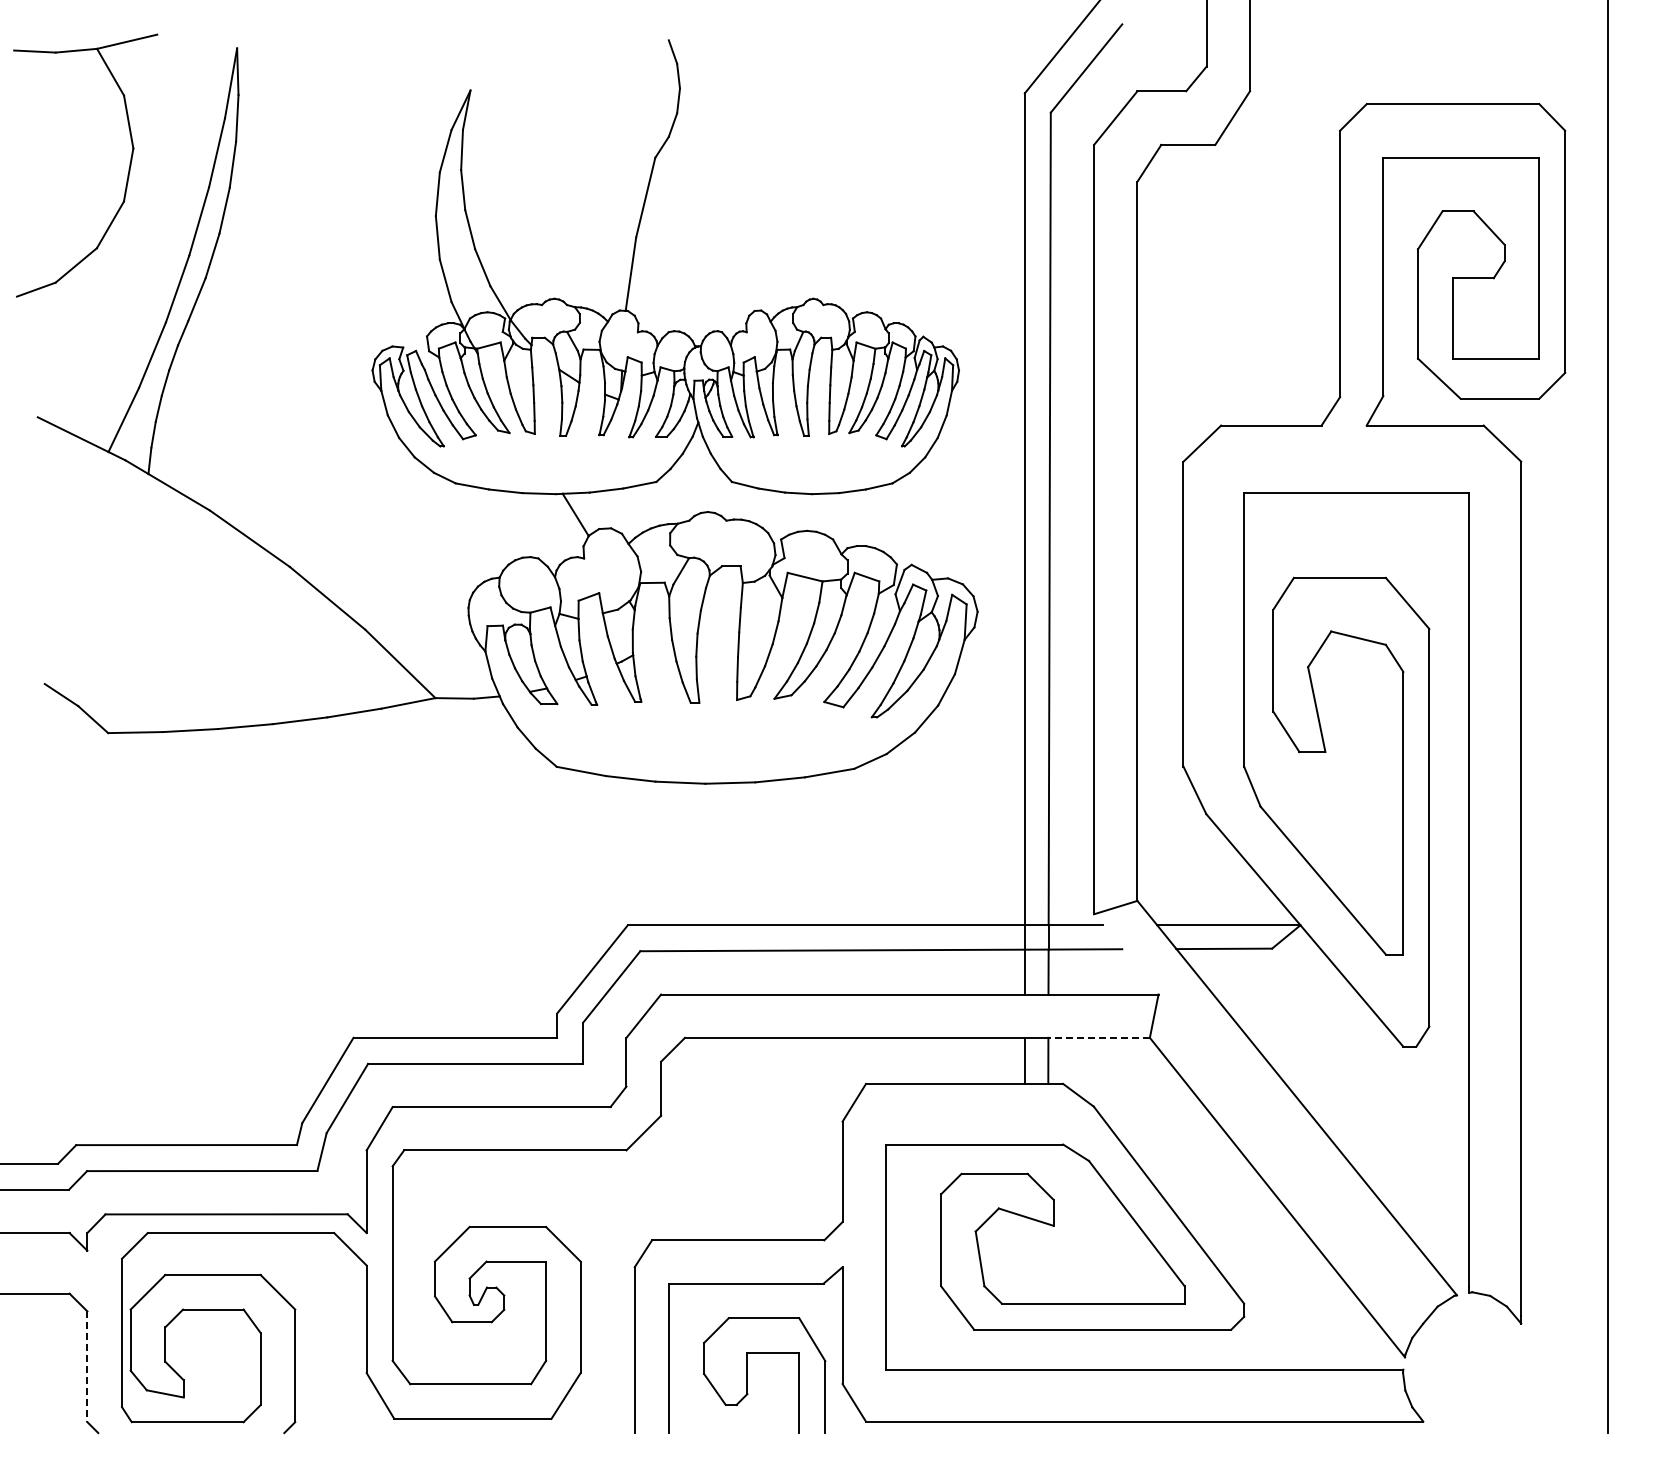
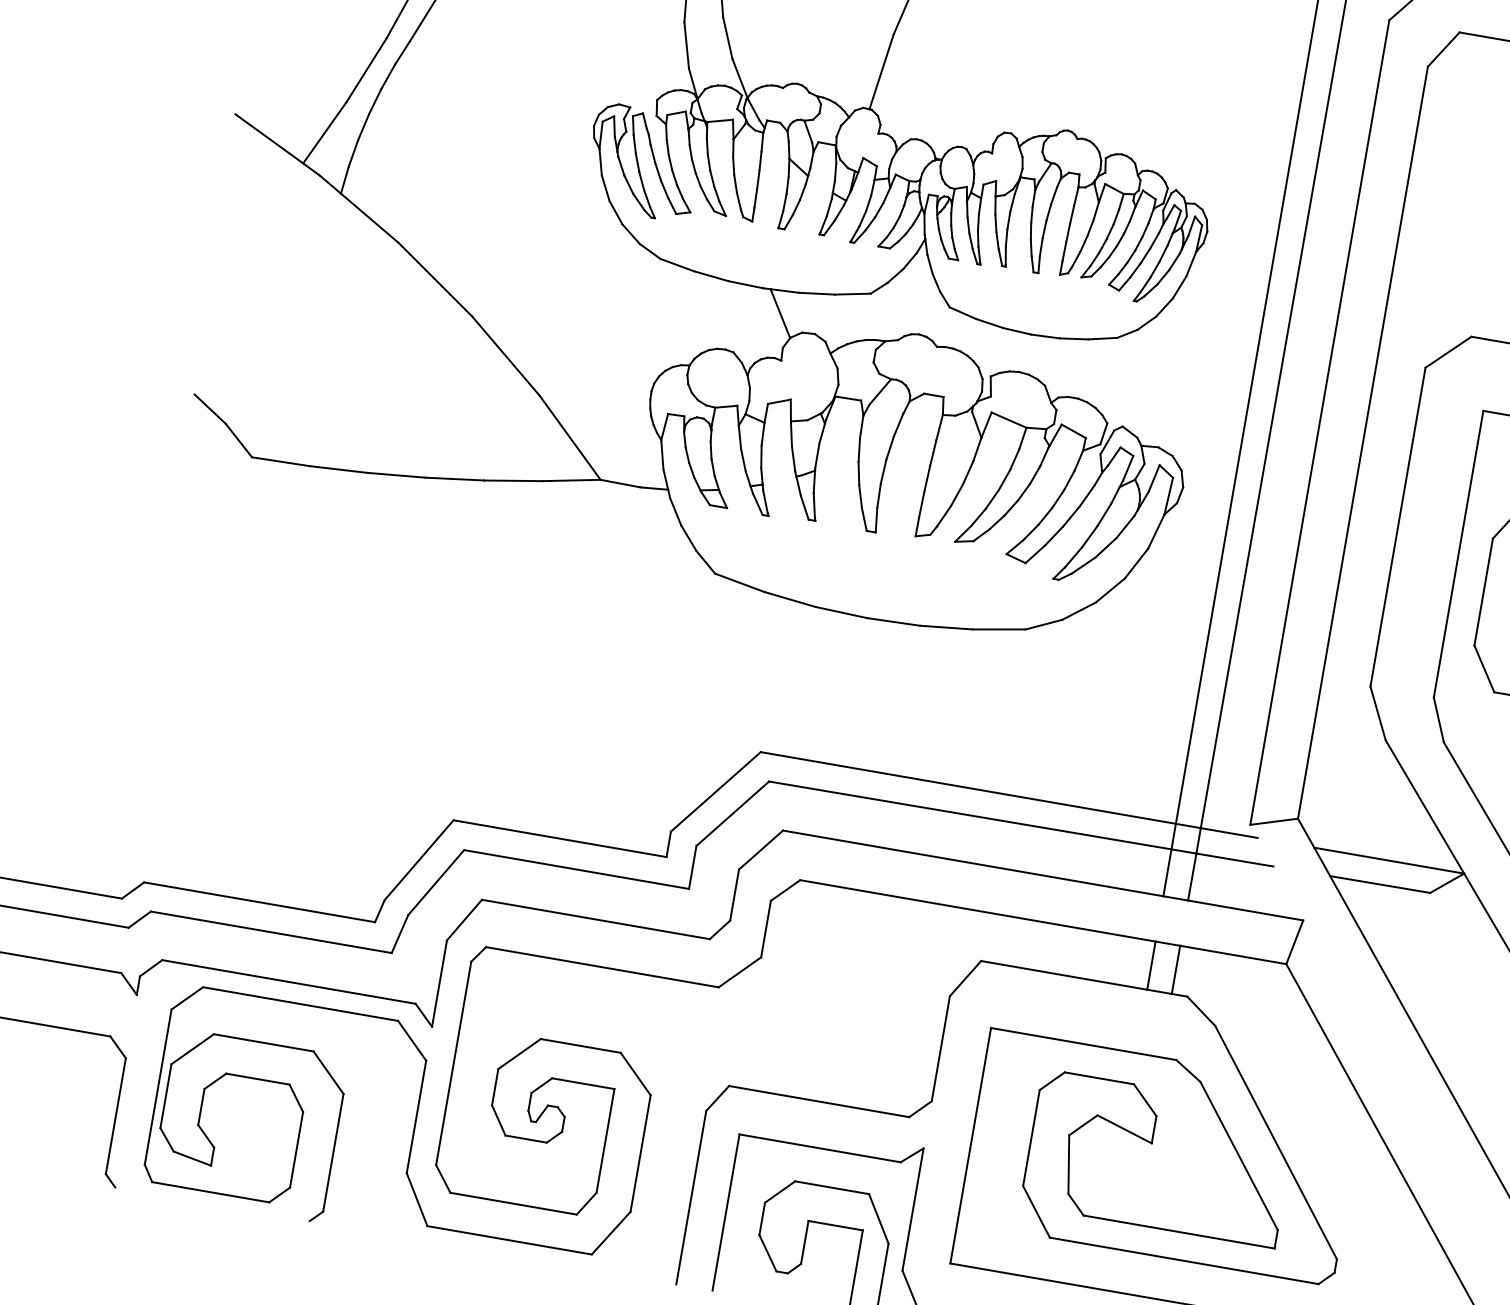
line: (1099, 1037) -> (1233, 954), dashed -> solid
line: (87, 1367) -> (115, 1116), dashed -> solid

